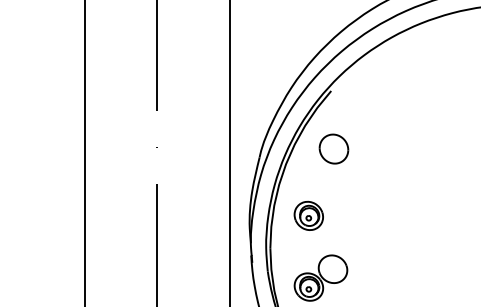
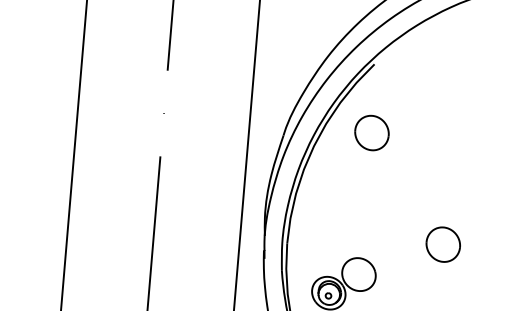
part: (308, 215) -> (335, 208), removed
part: (401, 237) -> (442, 243), added

